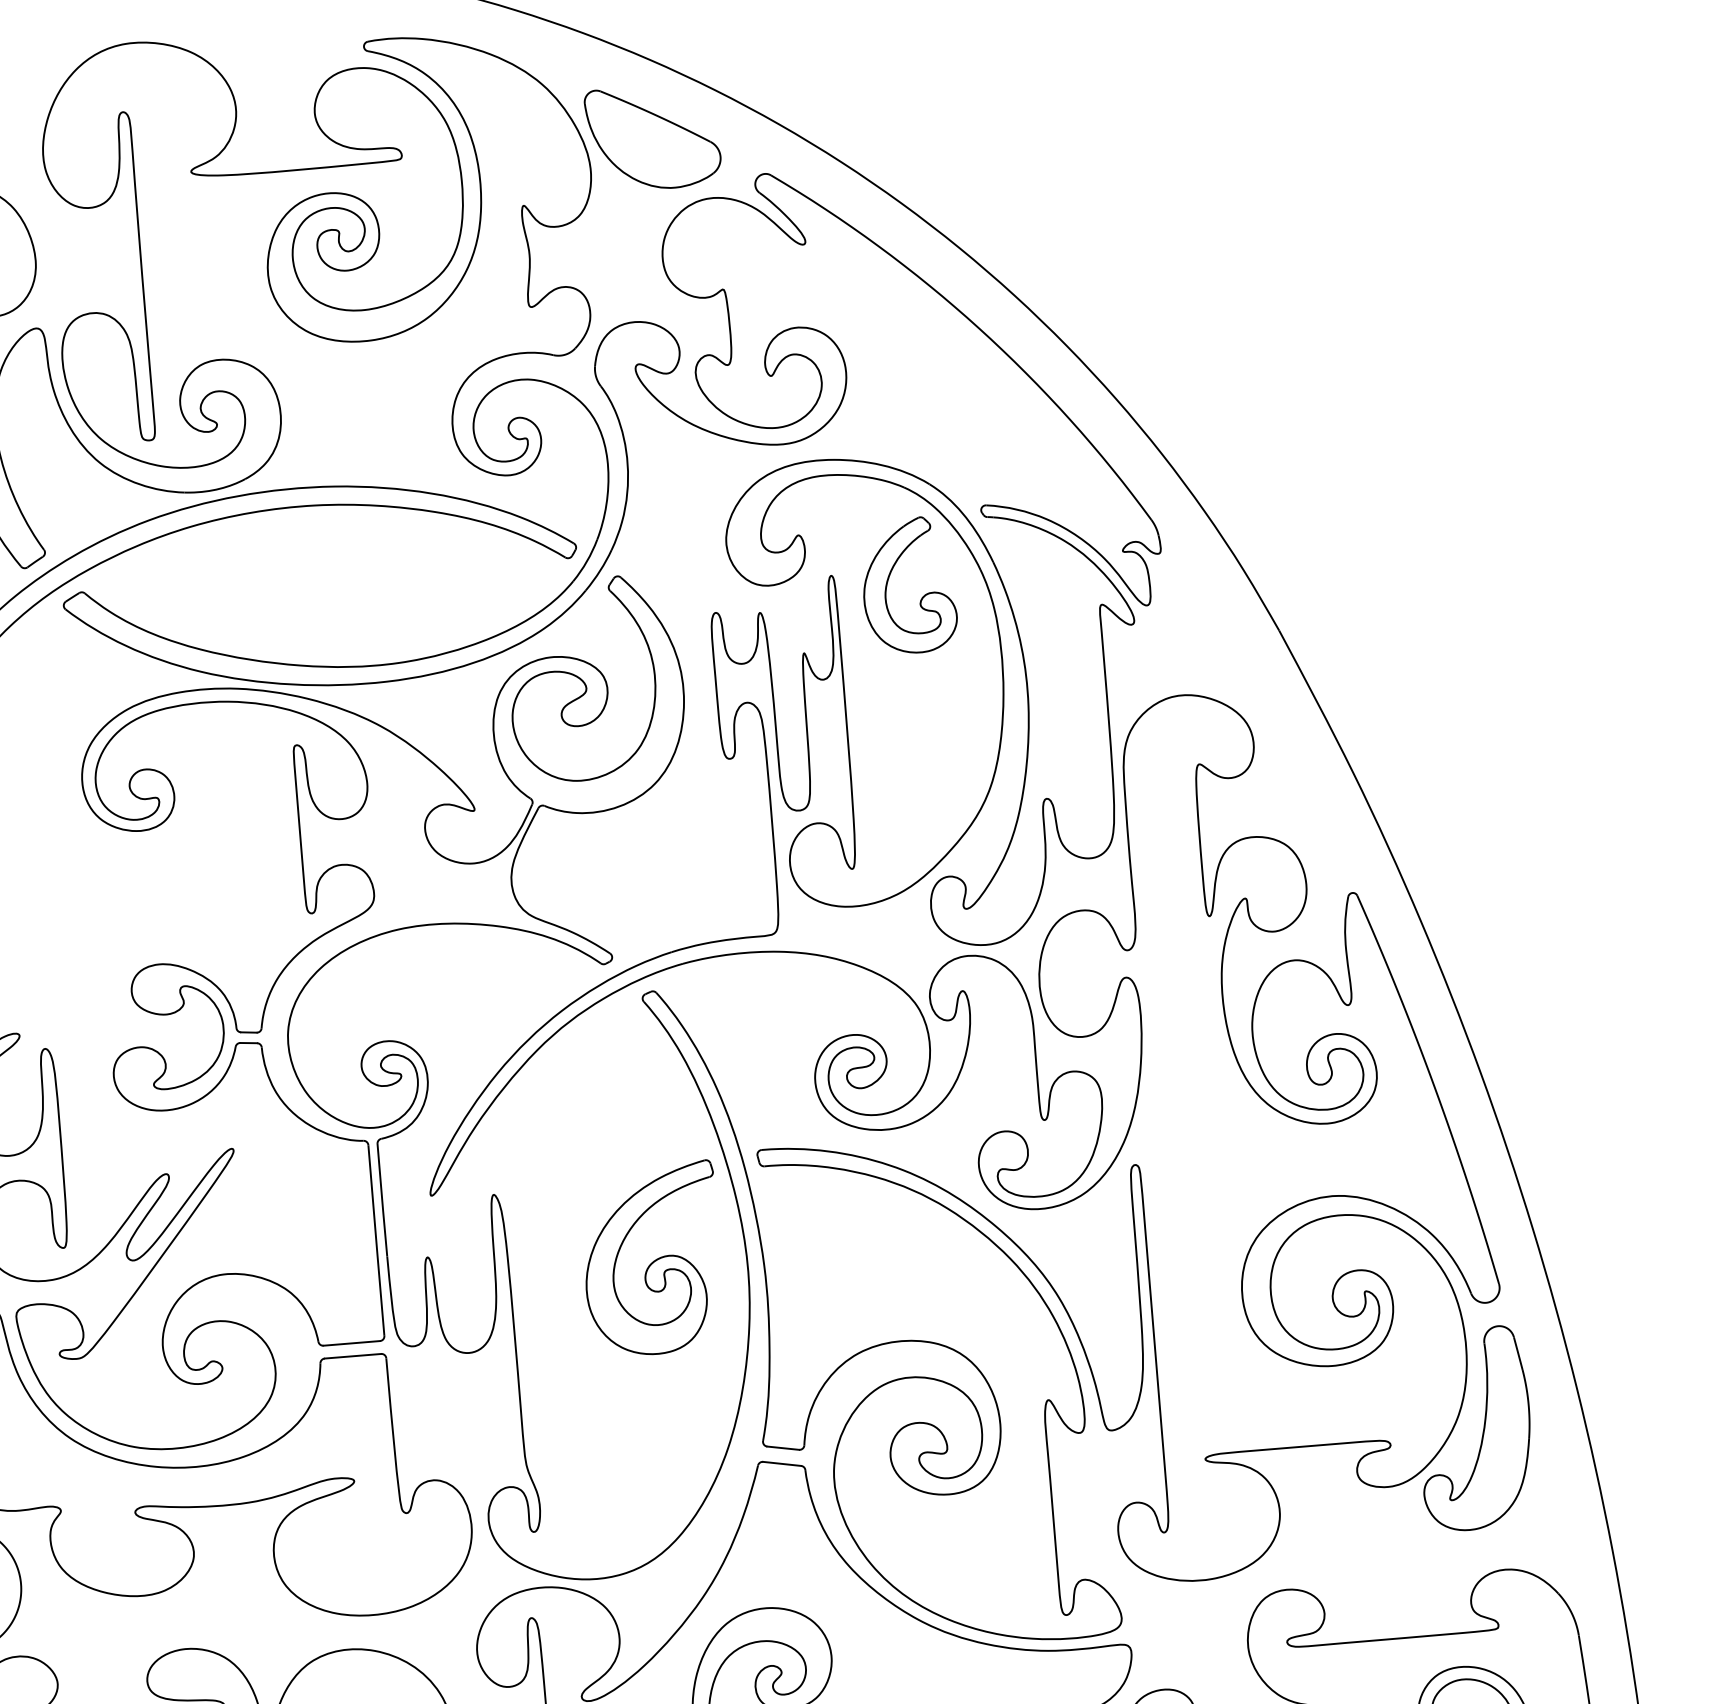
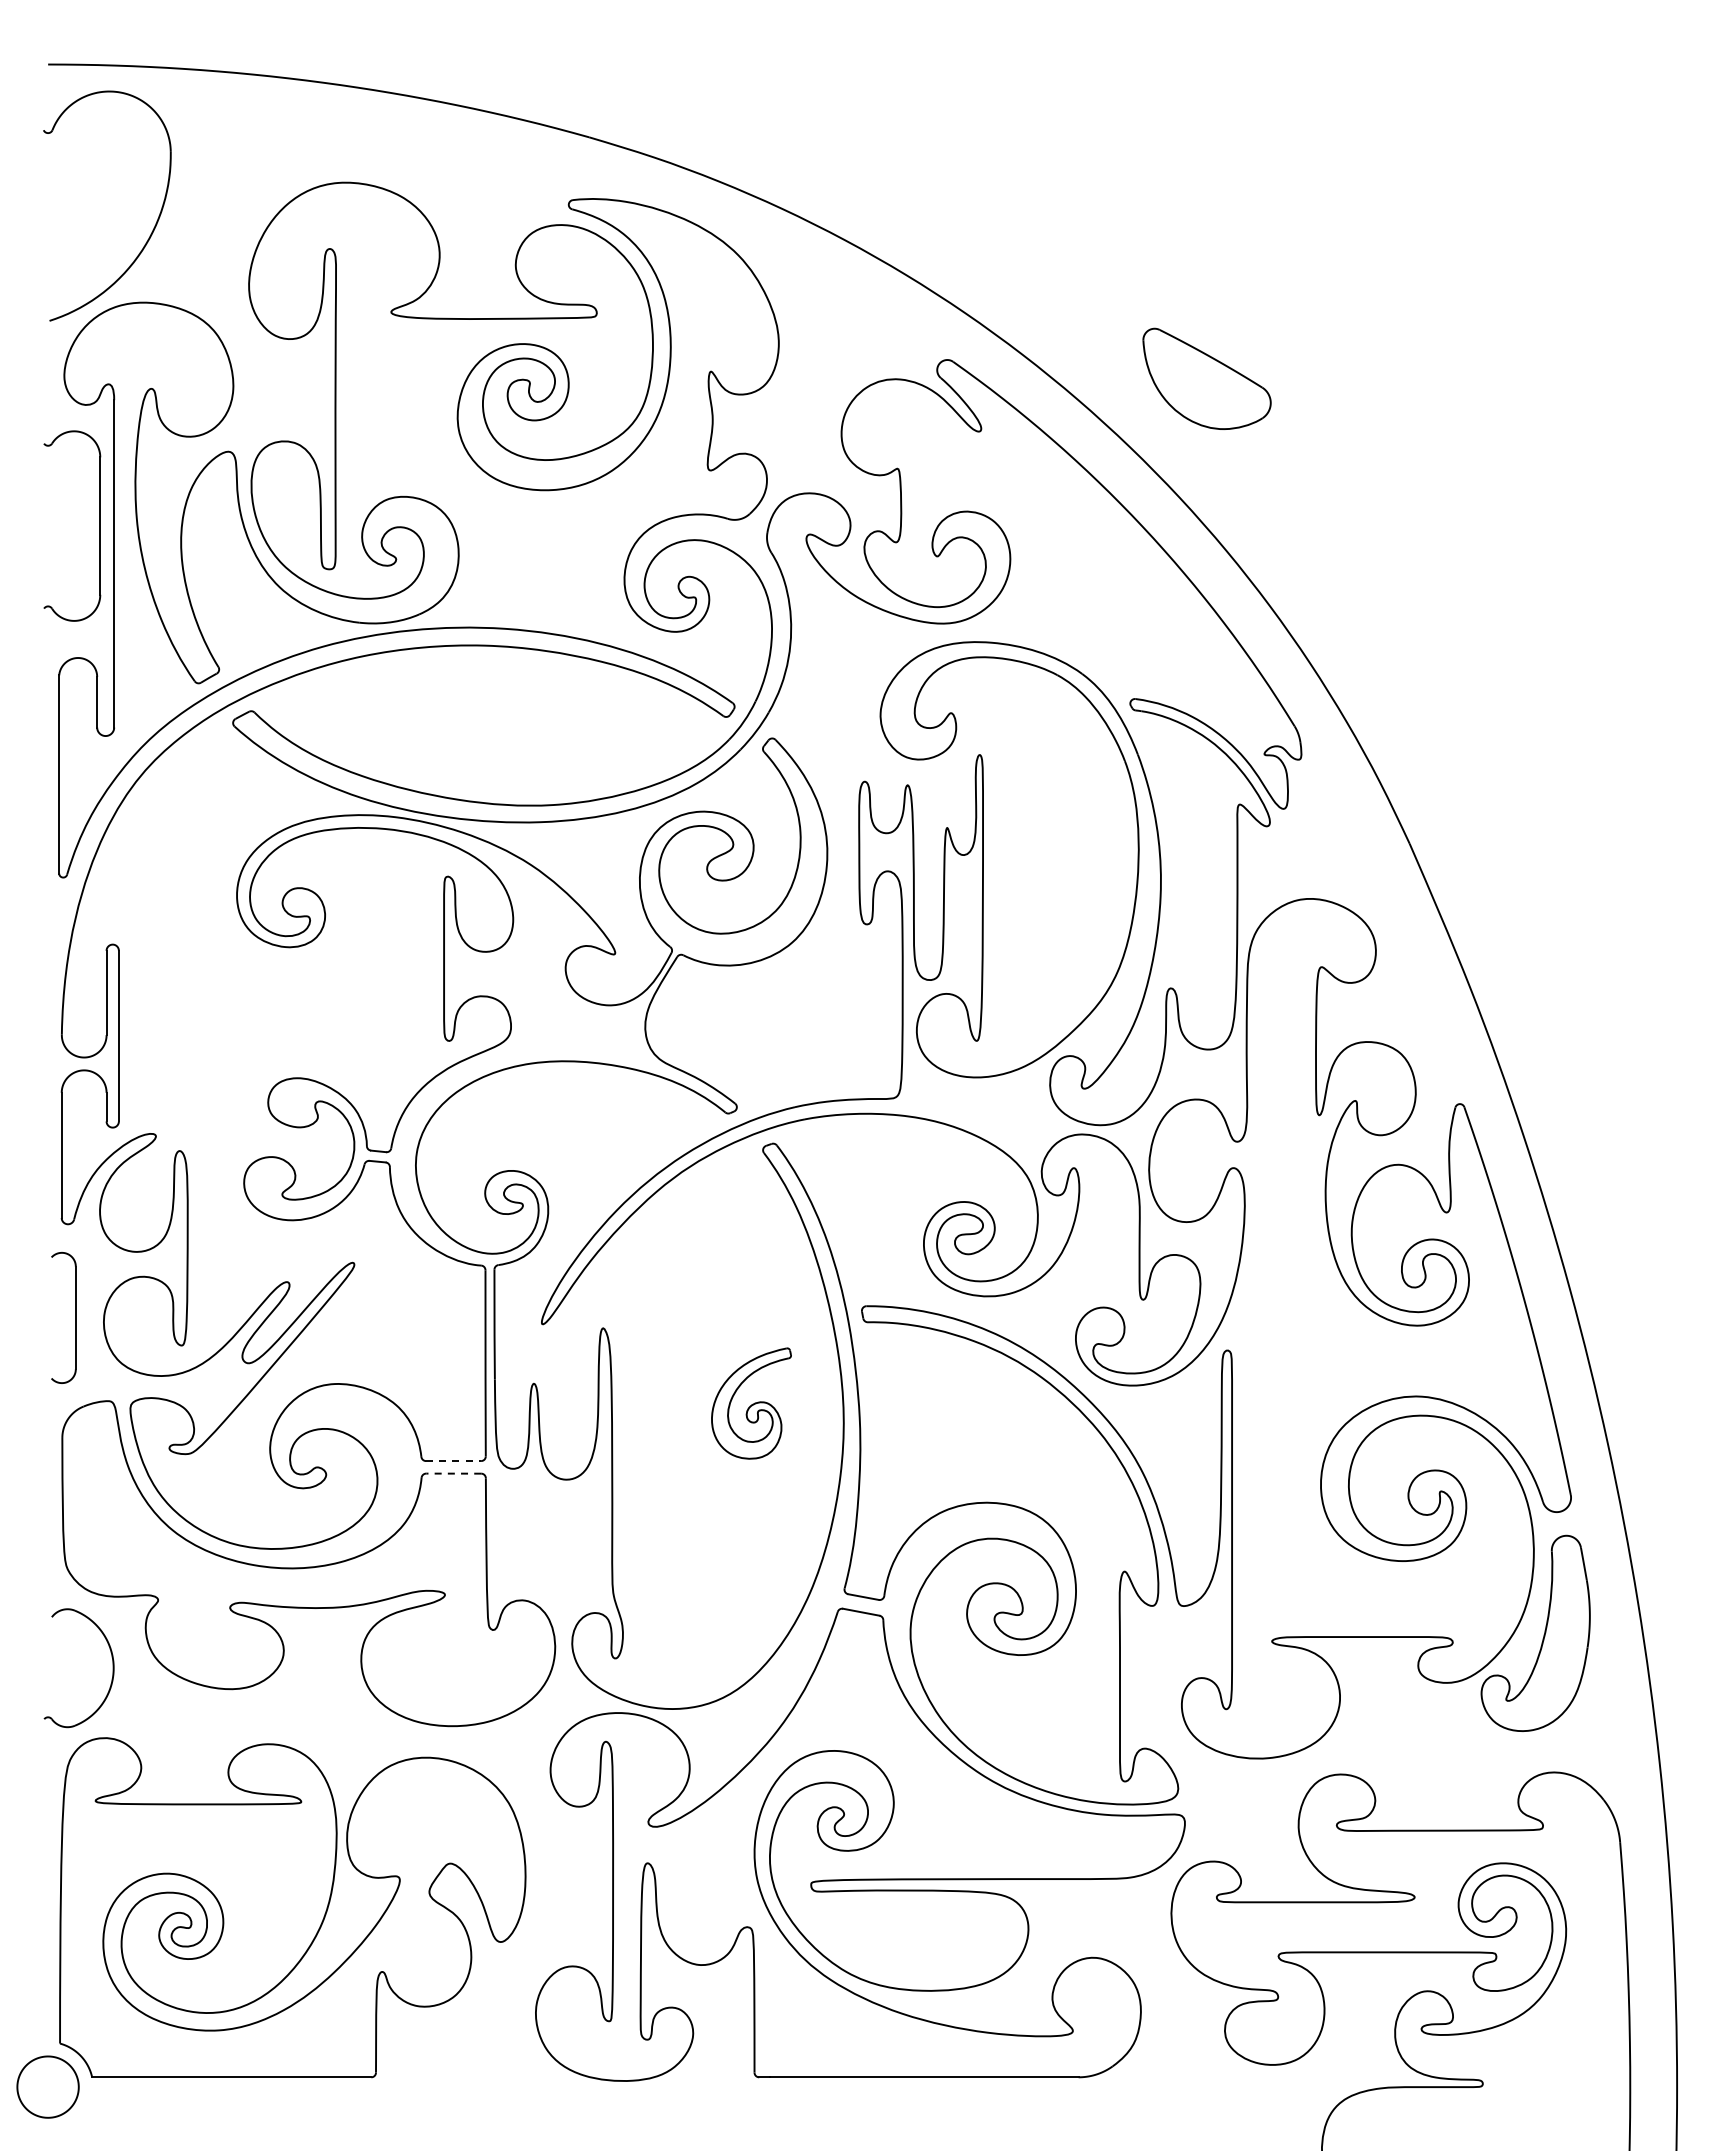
part: (652, 137) -> (1206, 378), moved
part: (922, 596) -> (1066, 782), removed
part: (652, 1259) -> (751, 1403), size x0.6
line: (351, 1343) -> (453, 1461), solid -> dashed
line: (352, 1356) -> (453, 1473), solid -> dashed

